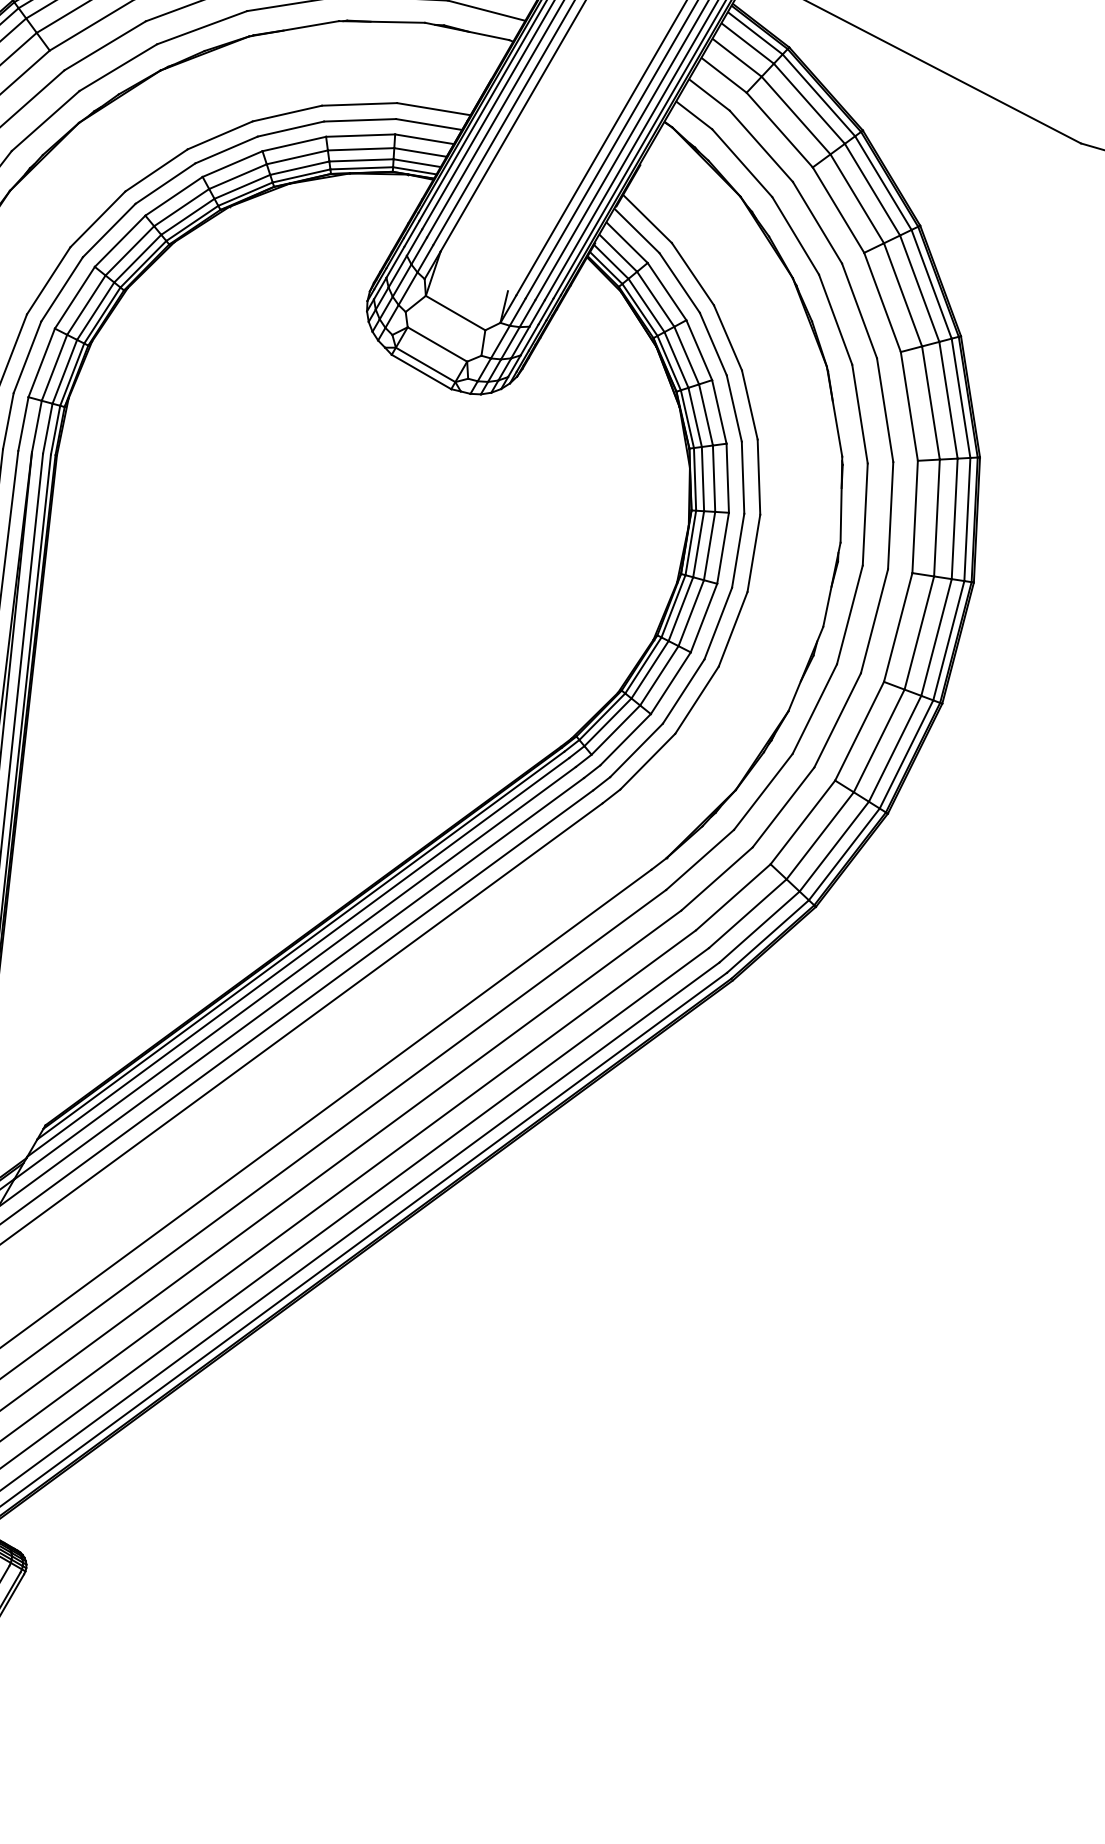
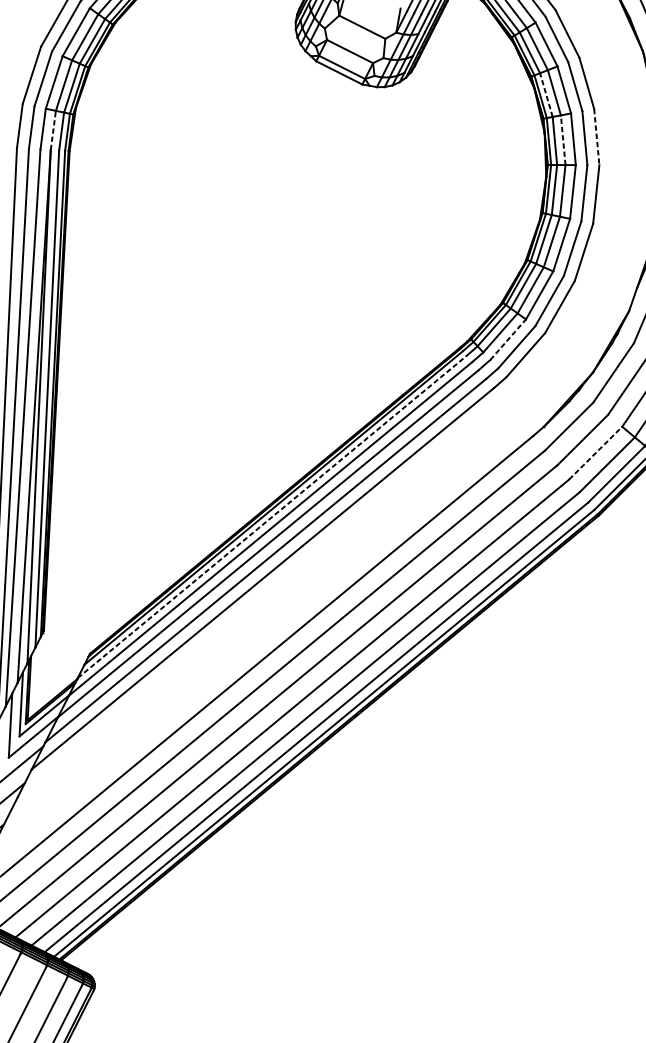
line: (695, 416) -> (546, 94), solid -> dashed
line: (36, 426) -> (53, 130), solid -> dashed
line: (758, 477) -> (596, 137), solid -> dashed
line: (714, 478) -> (563, 140), solid -> dashed
line: (625, 739) -> (508, 339), solid -> dashed
line: (733, 897) -> (595, 453), solid -> dashed
line: (298, 957) -> (272, 517), solid -> dashed

